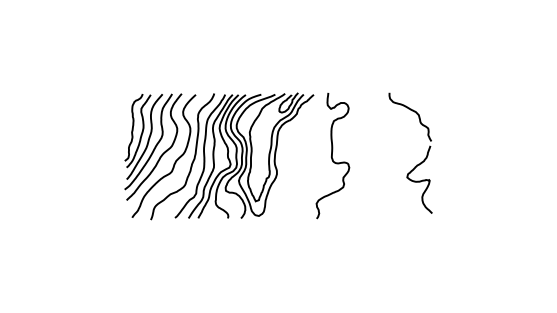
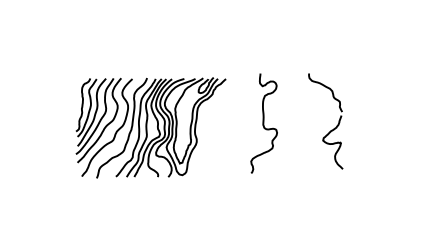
part: (218, 155) -> (150, 127), moved

